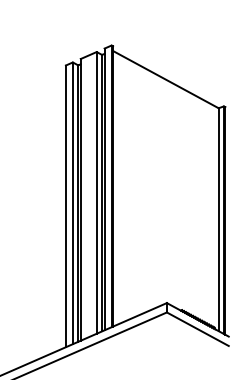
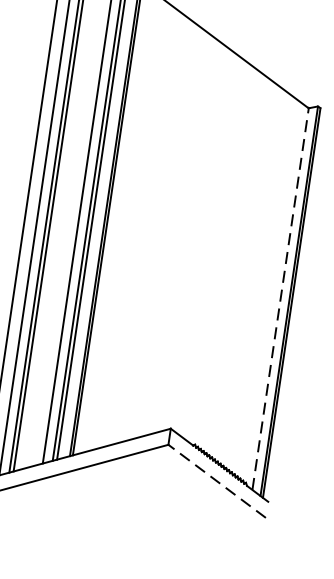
line: (218, 219) -> (280, 298), solid -> dashed
line: (197, 329) -> (216, 481), solid -> dashed

